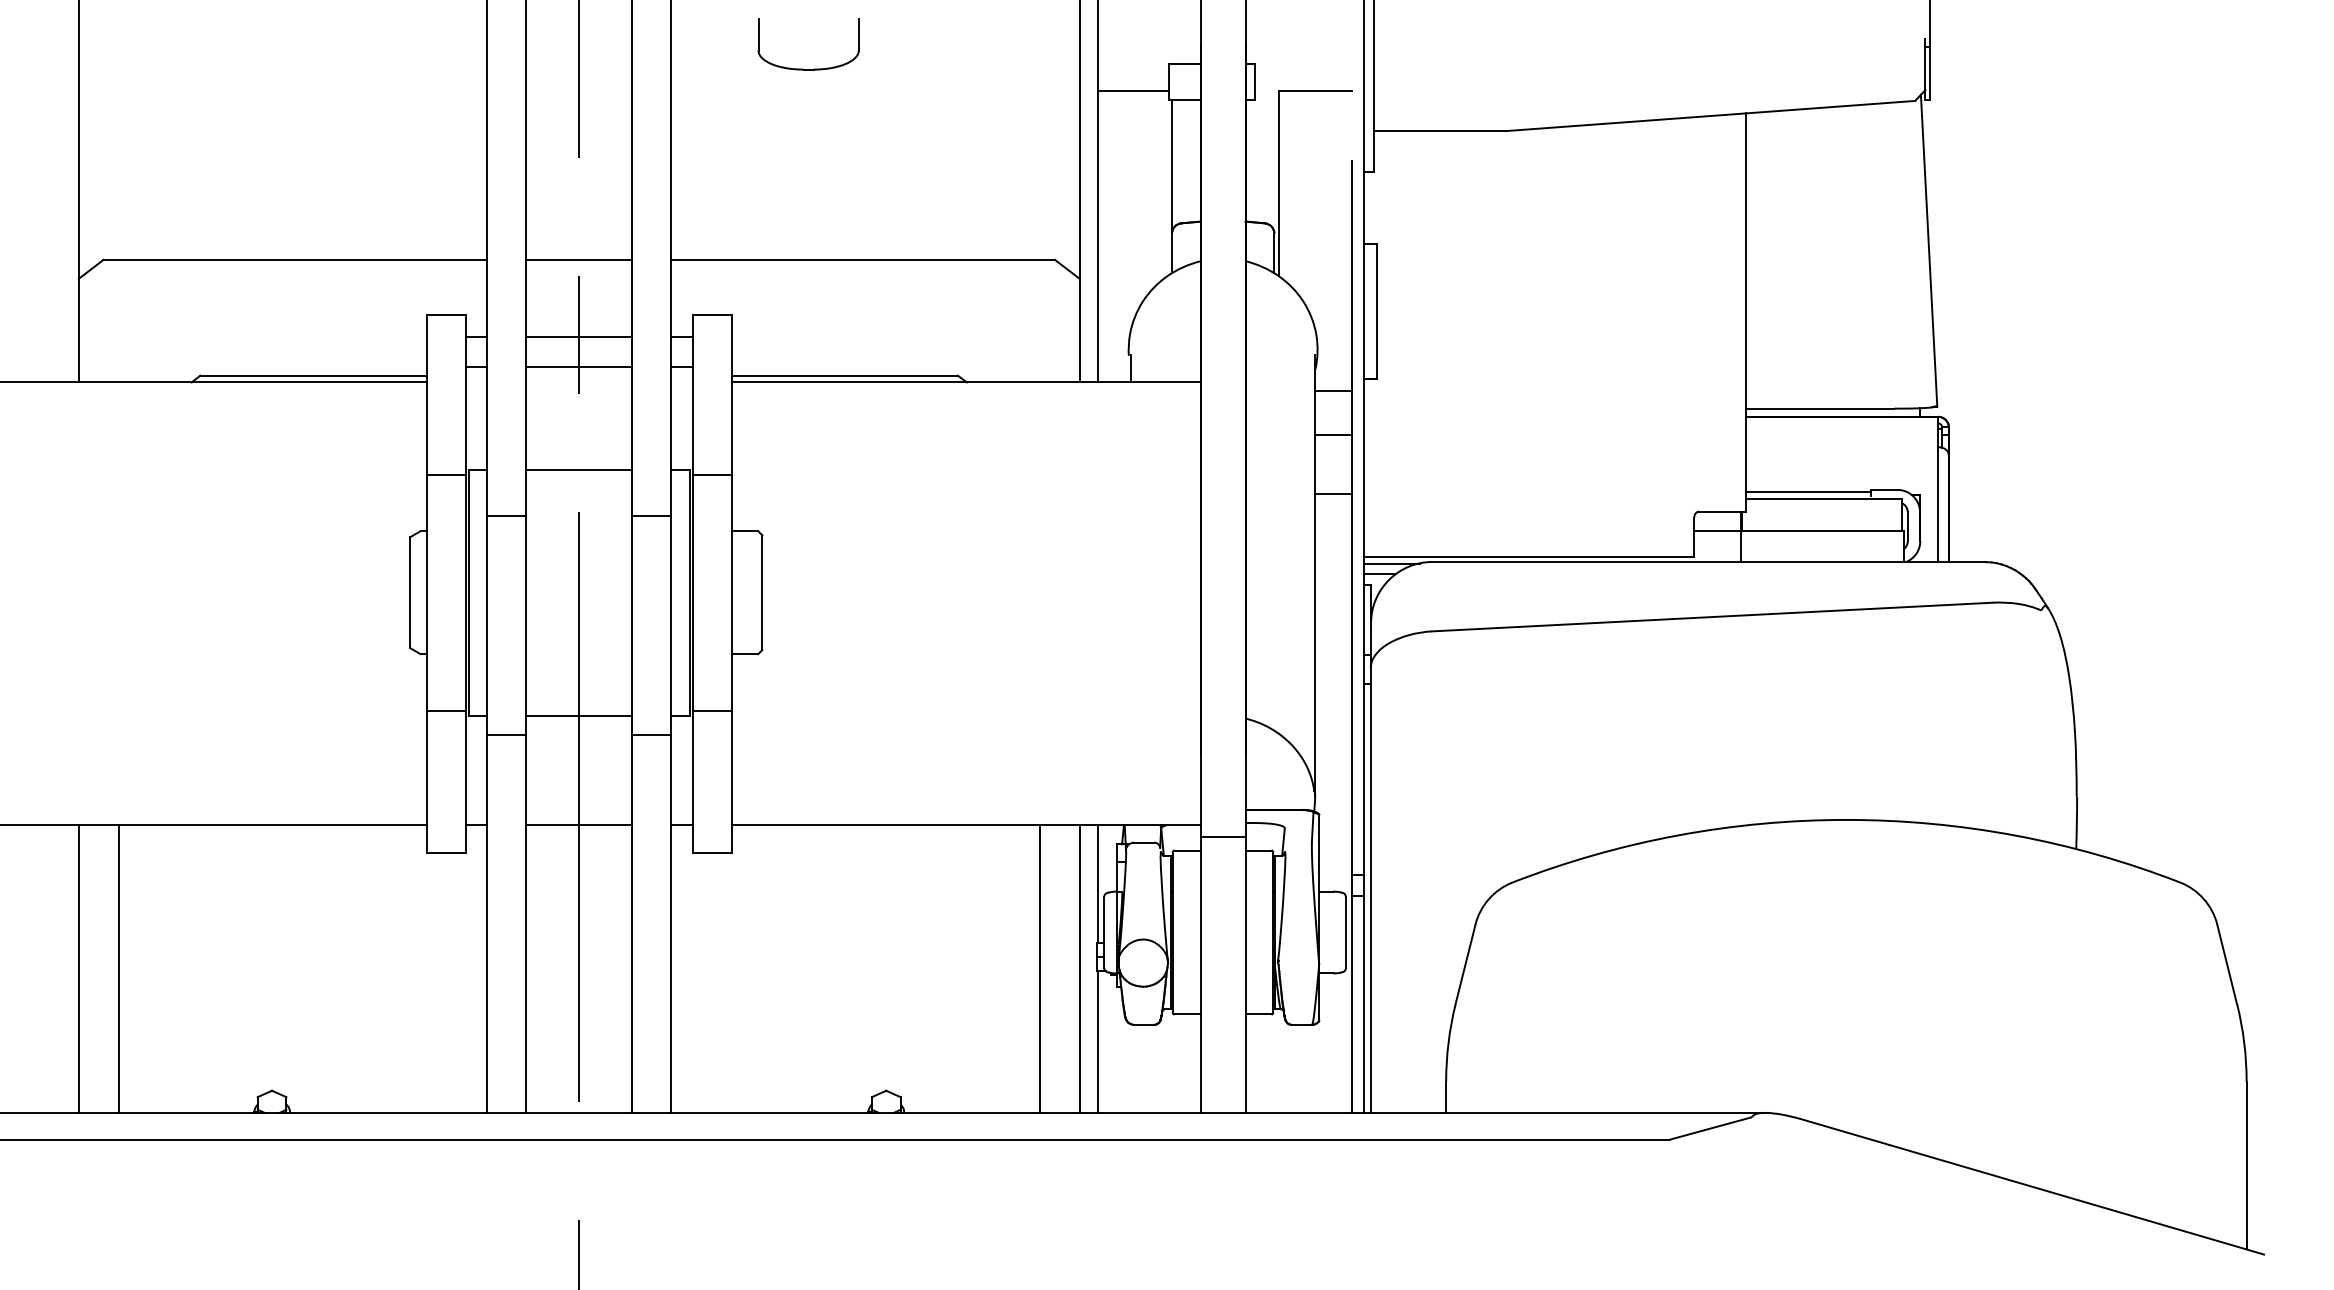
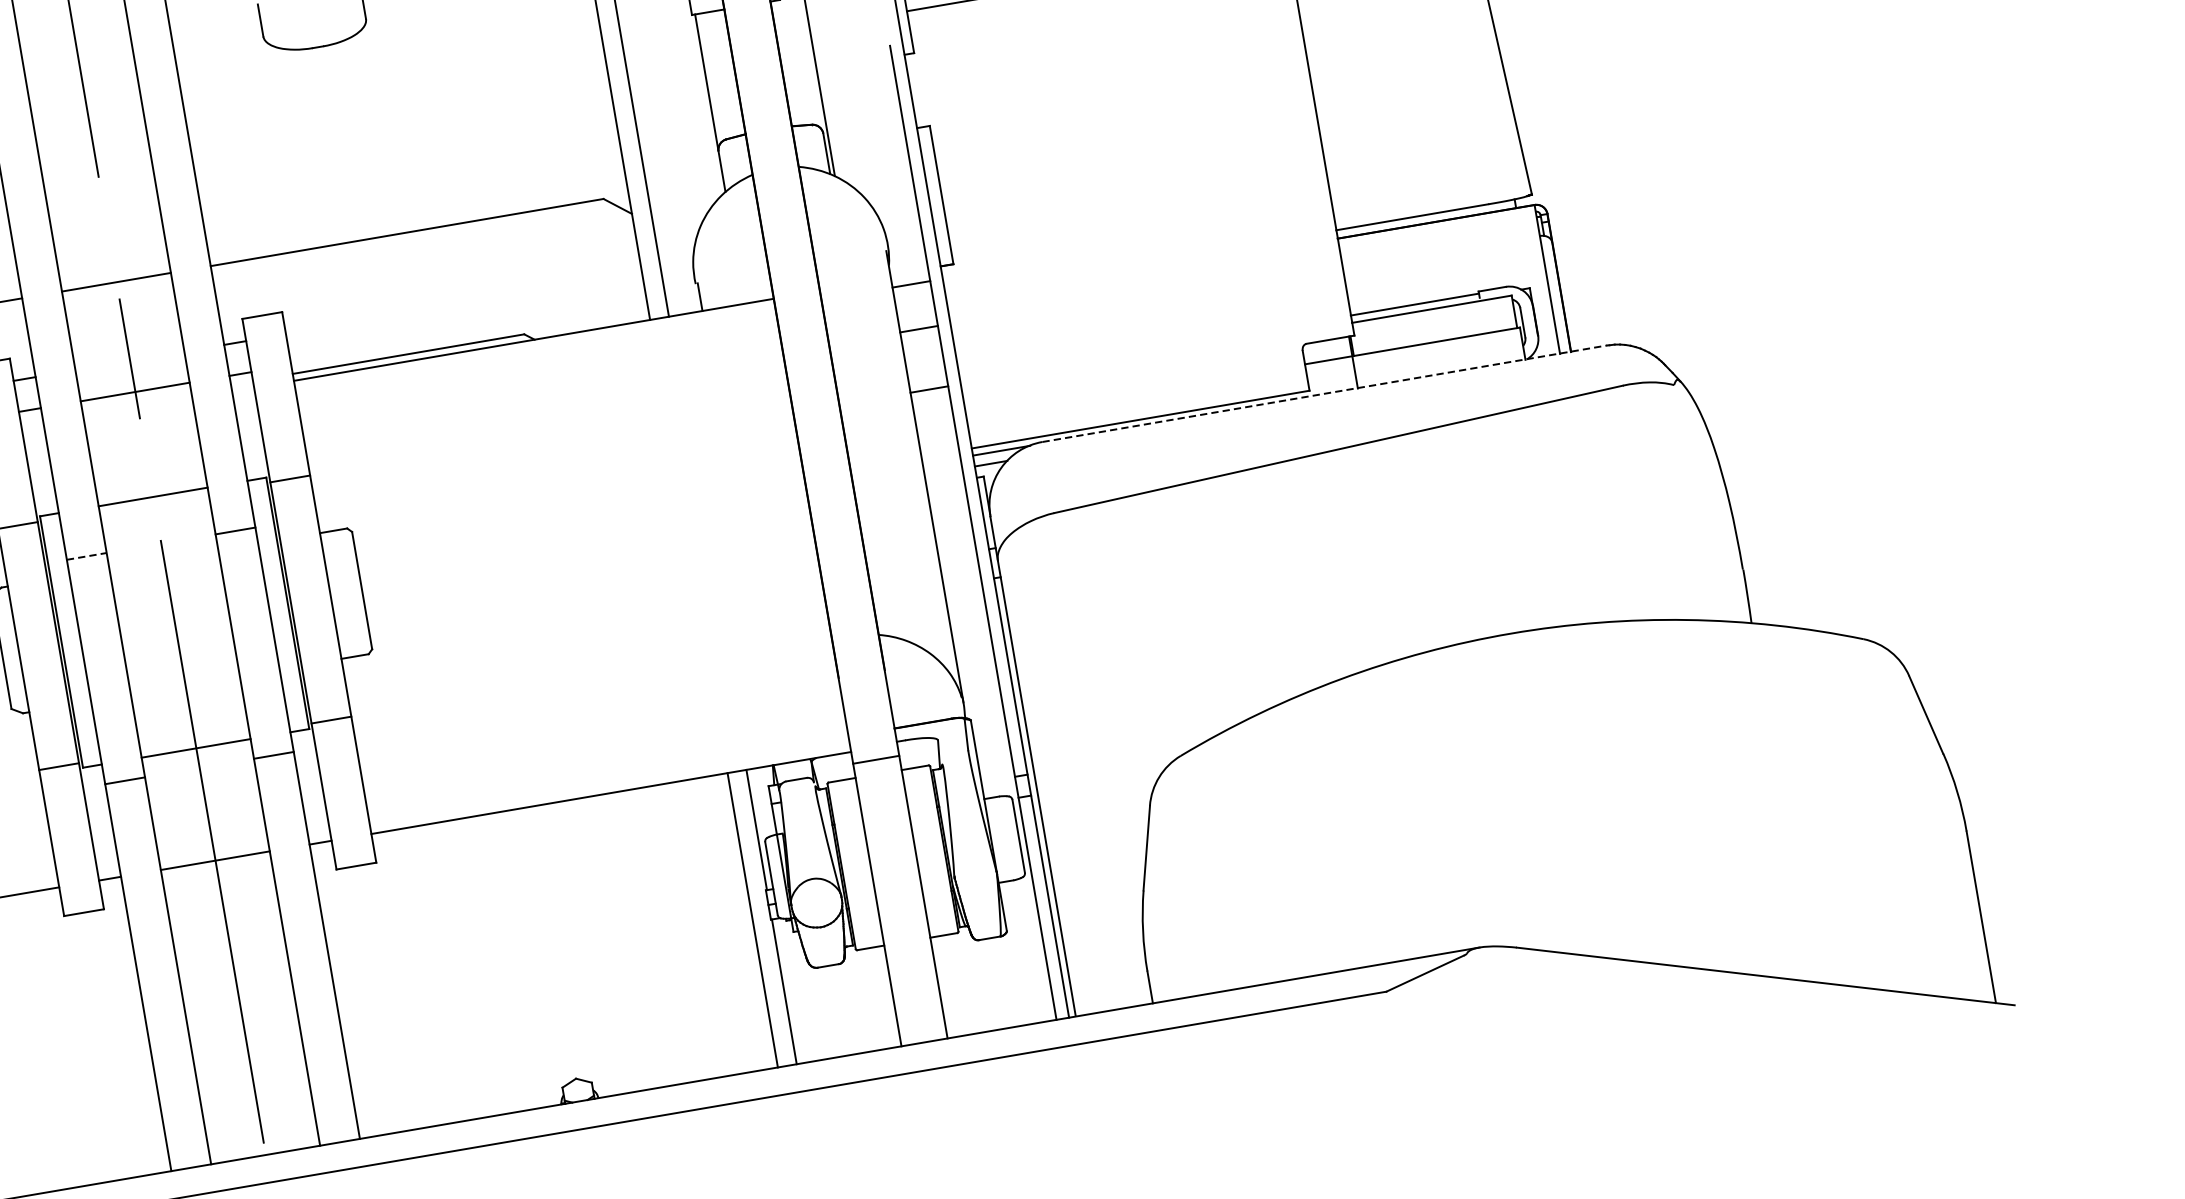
line: (1133, 90) -> (654, 11), removed
line: (578, 336) -> (129, 360), removed
line: (506, 515) -> (86, 556), solid -> dashed
line: (1708, 561) -> (1324, 393), solid -> dashed
line: (1039, 968) -> (711, 926), removed

